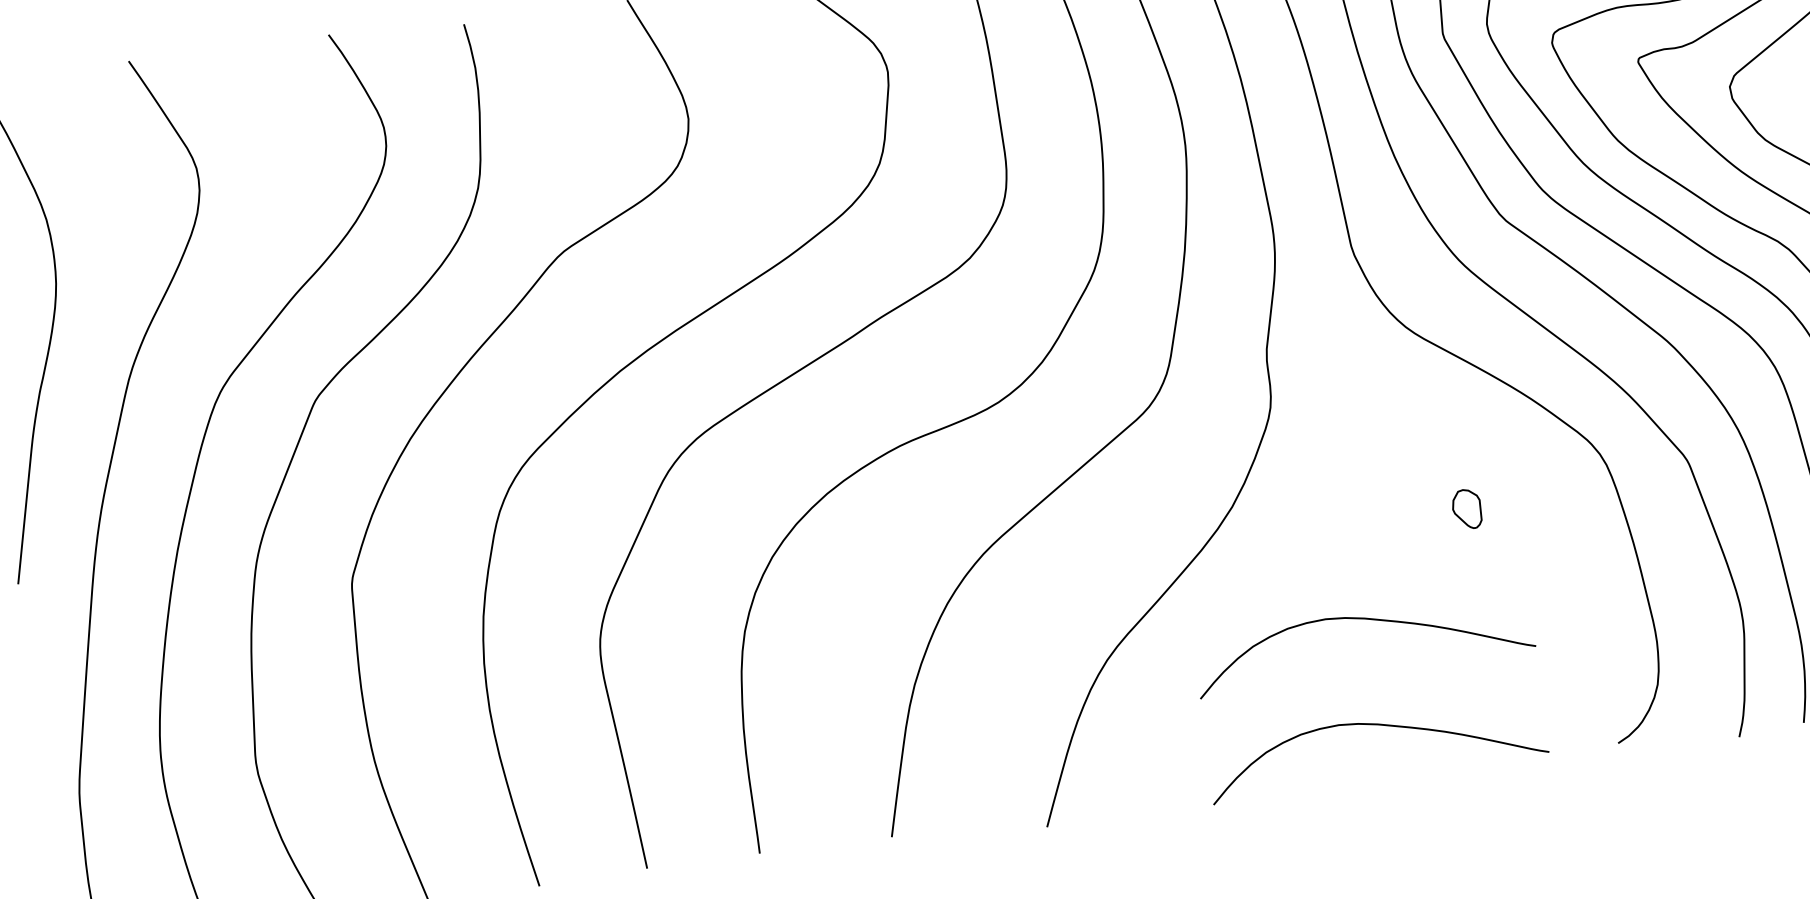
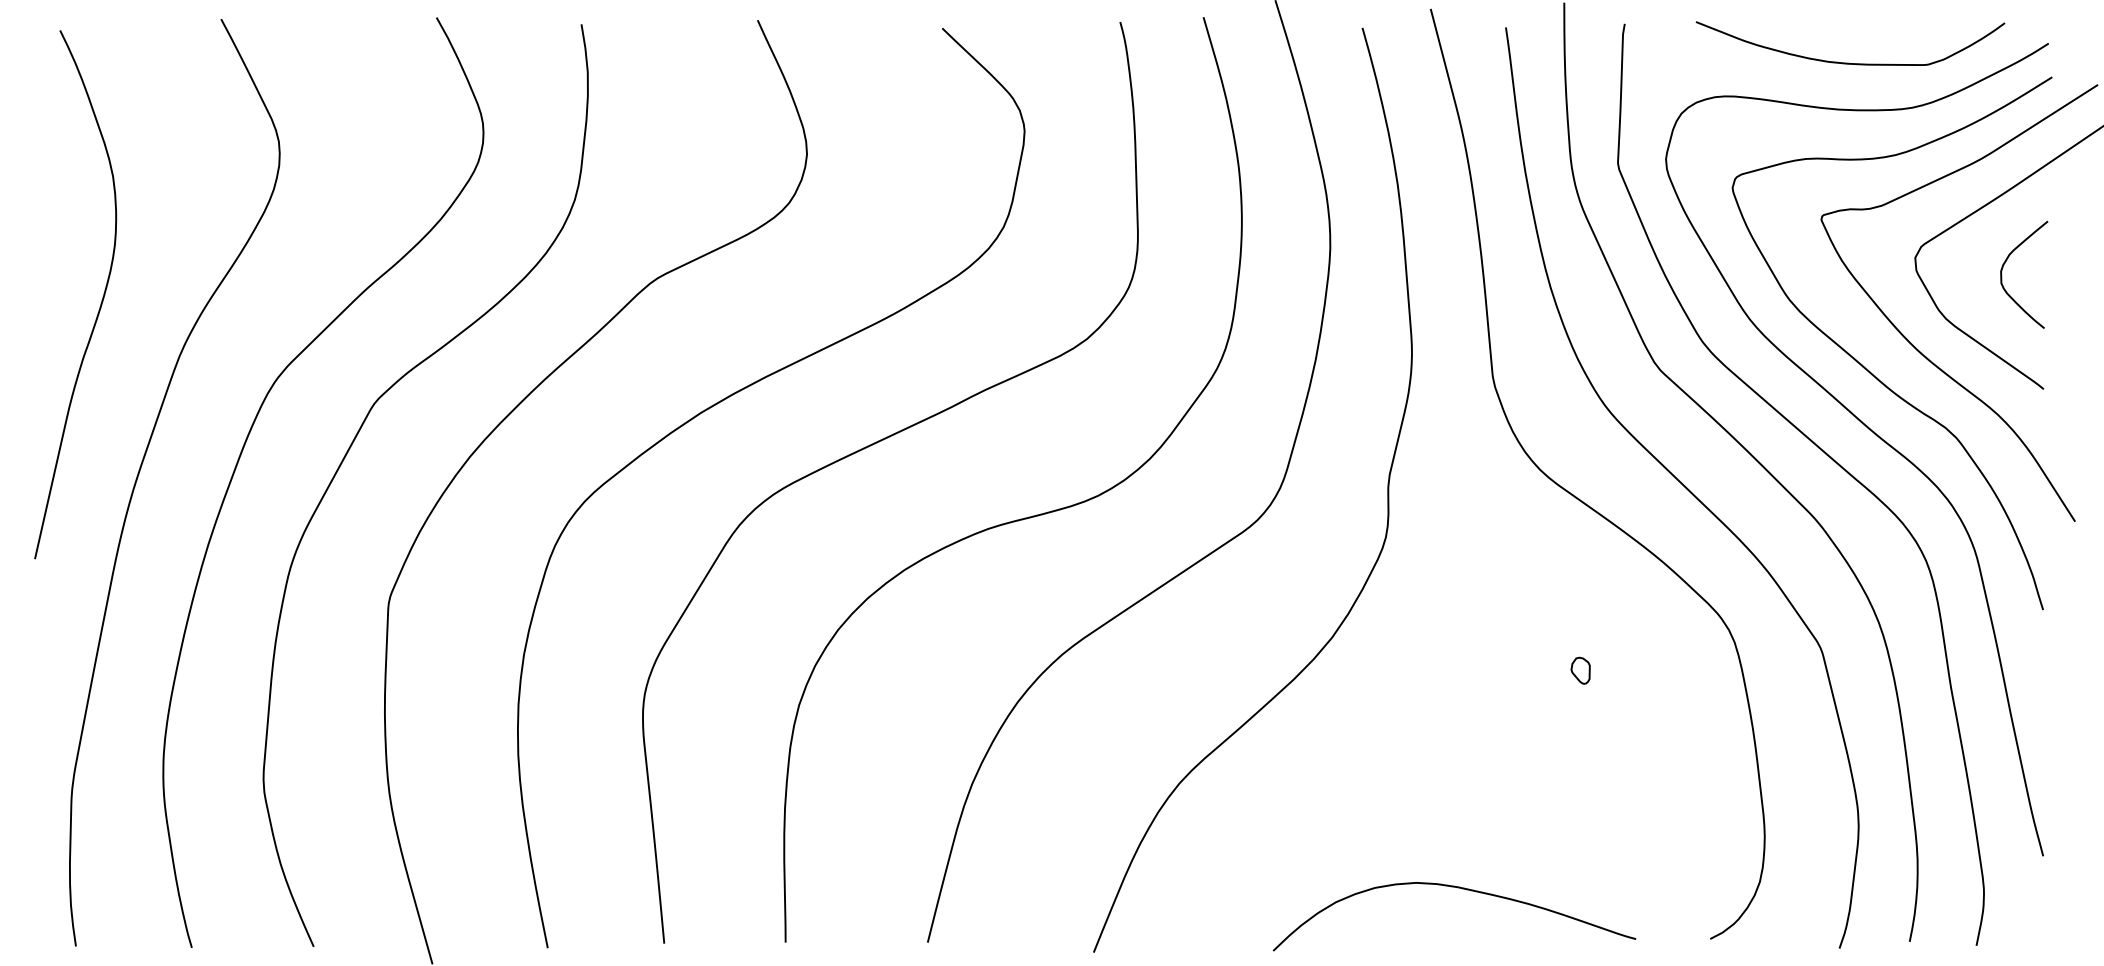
part: (1466, 508) -> (1580, 670), size x0.62
curve: (1364, 619) -> (1457, 774), removed

